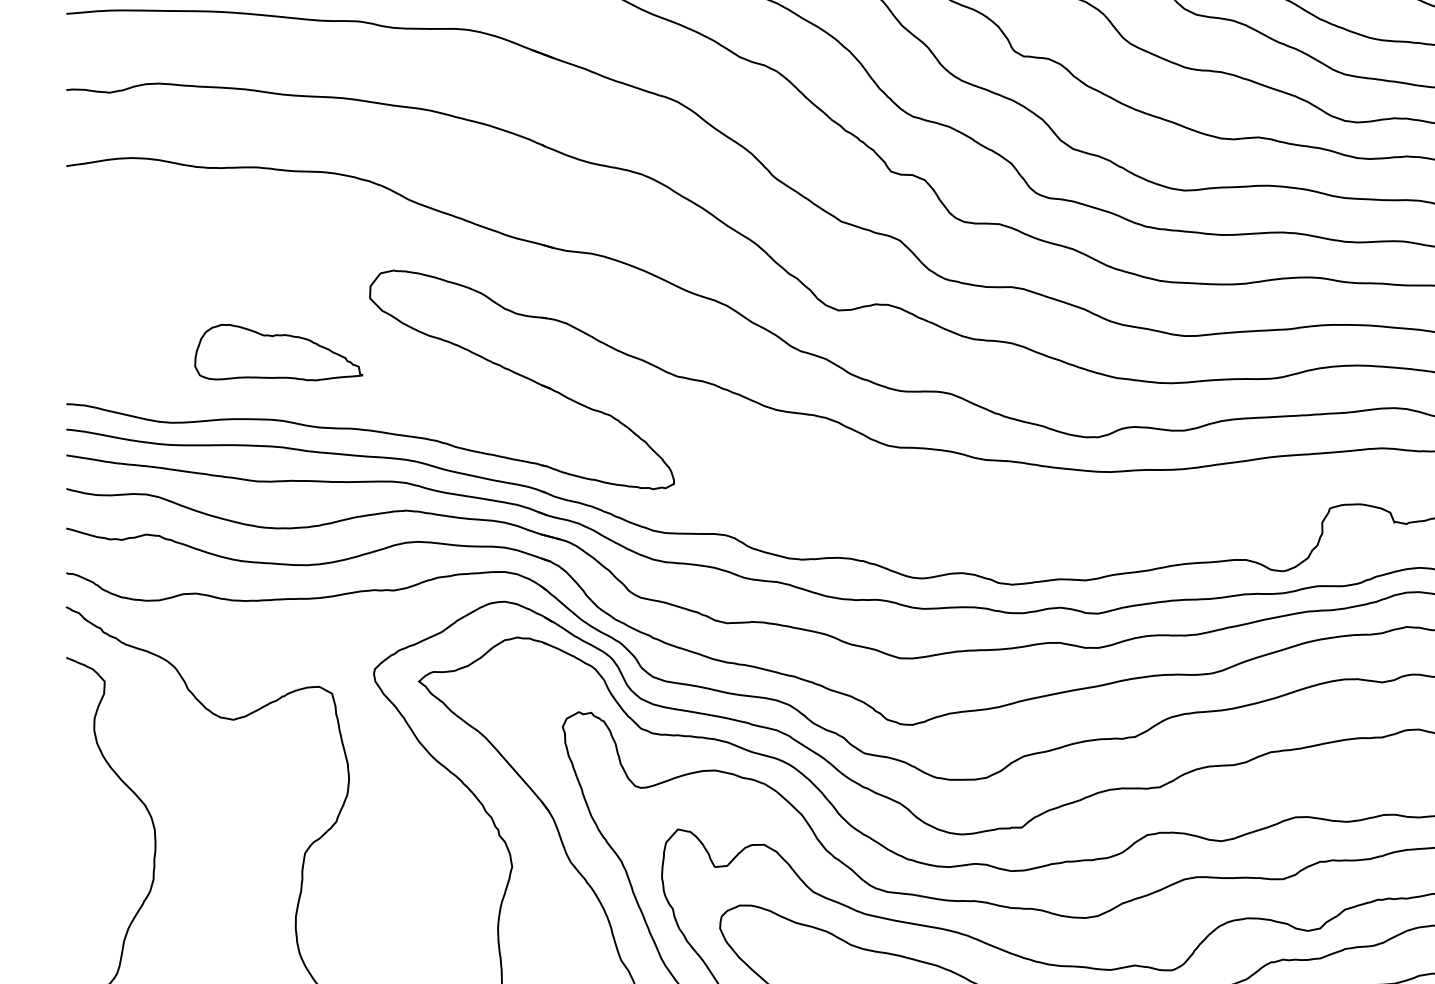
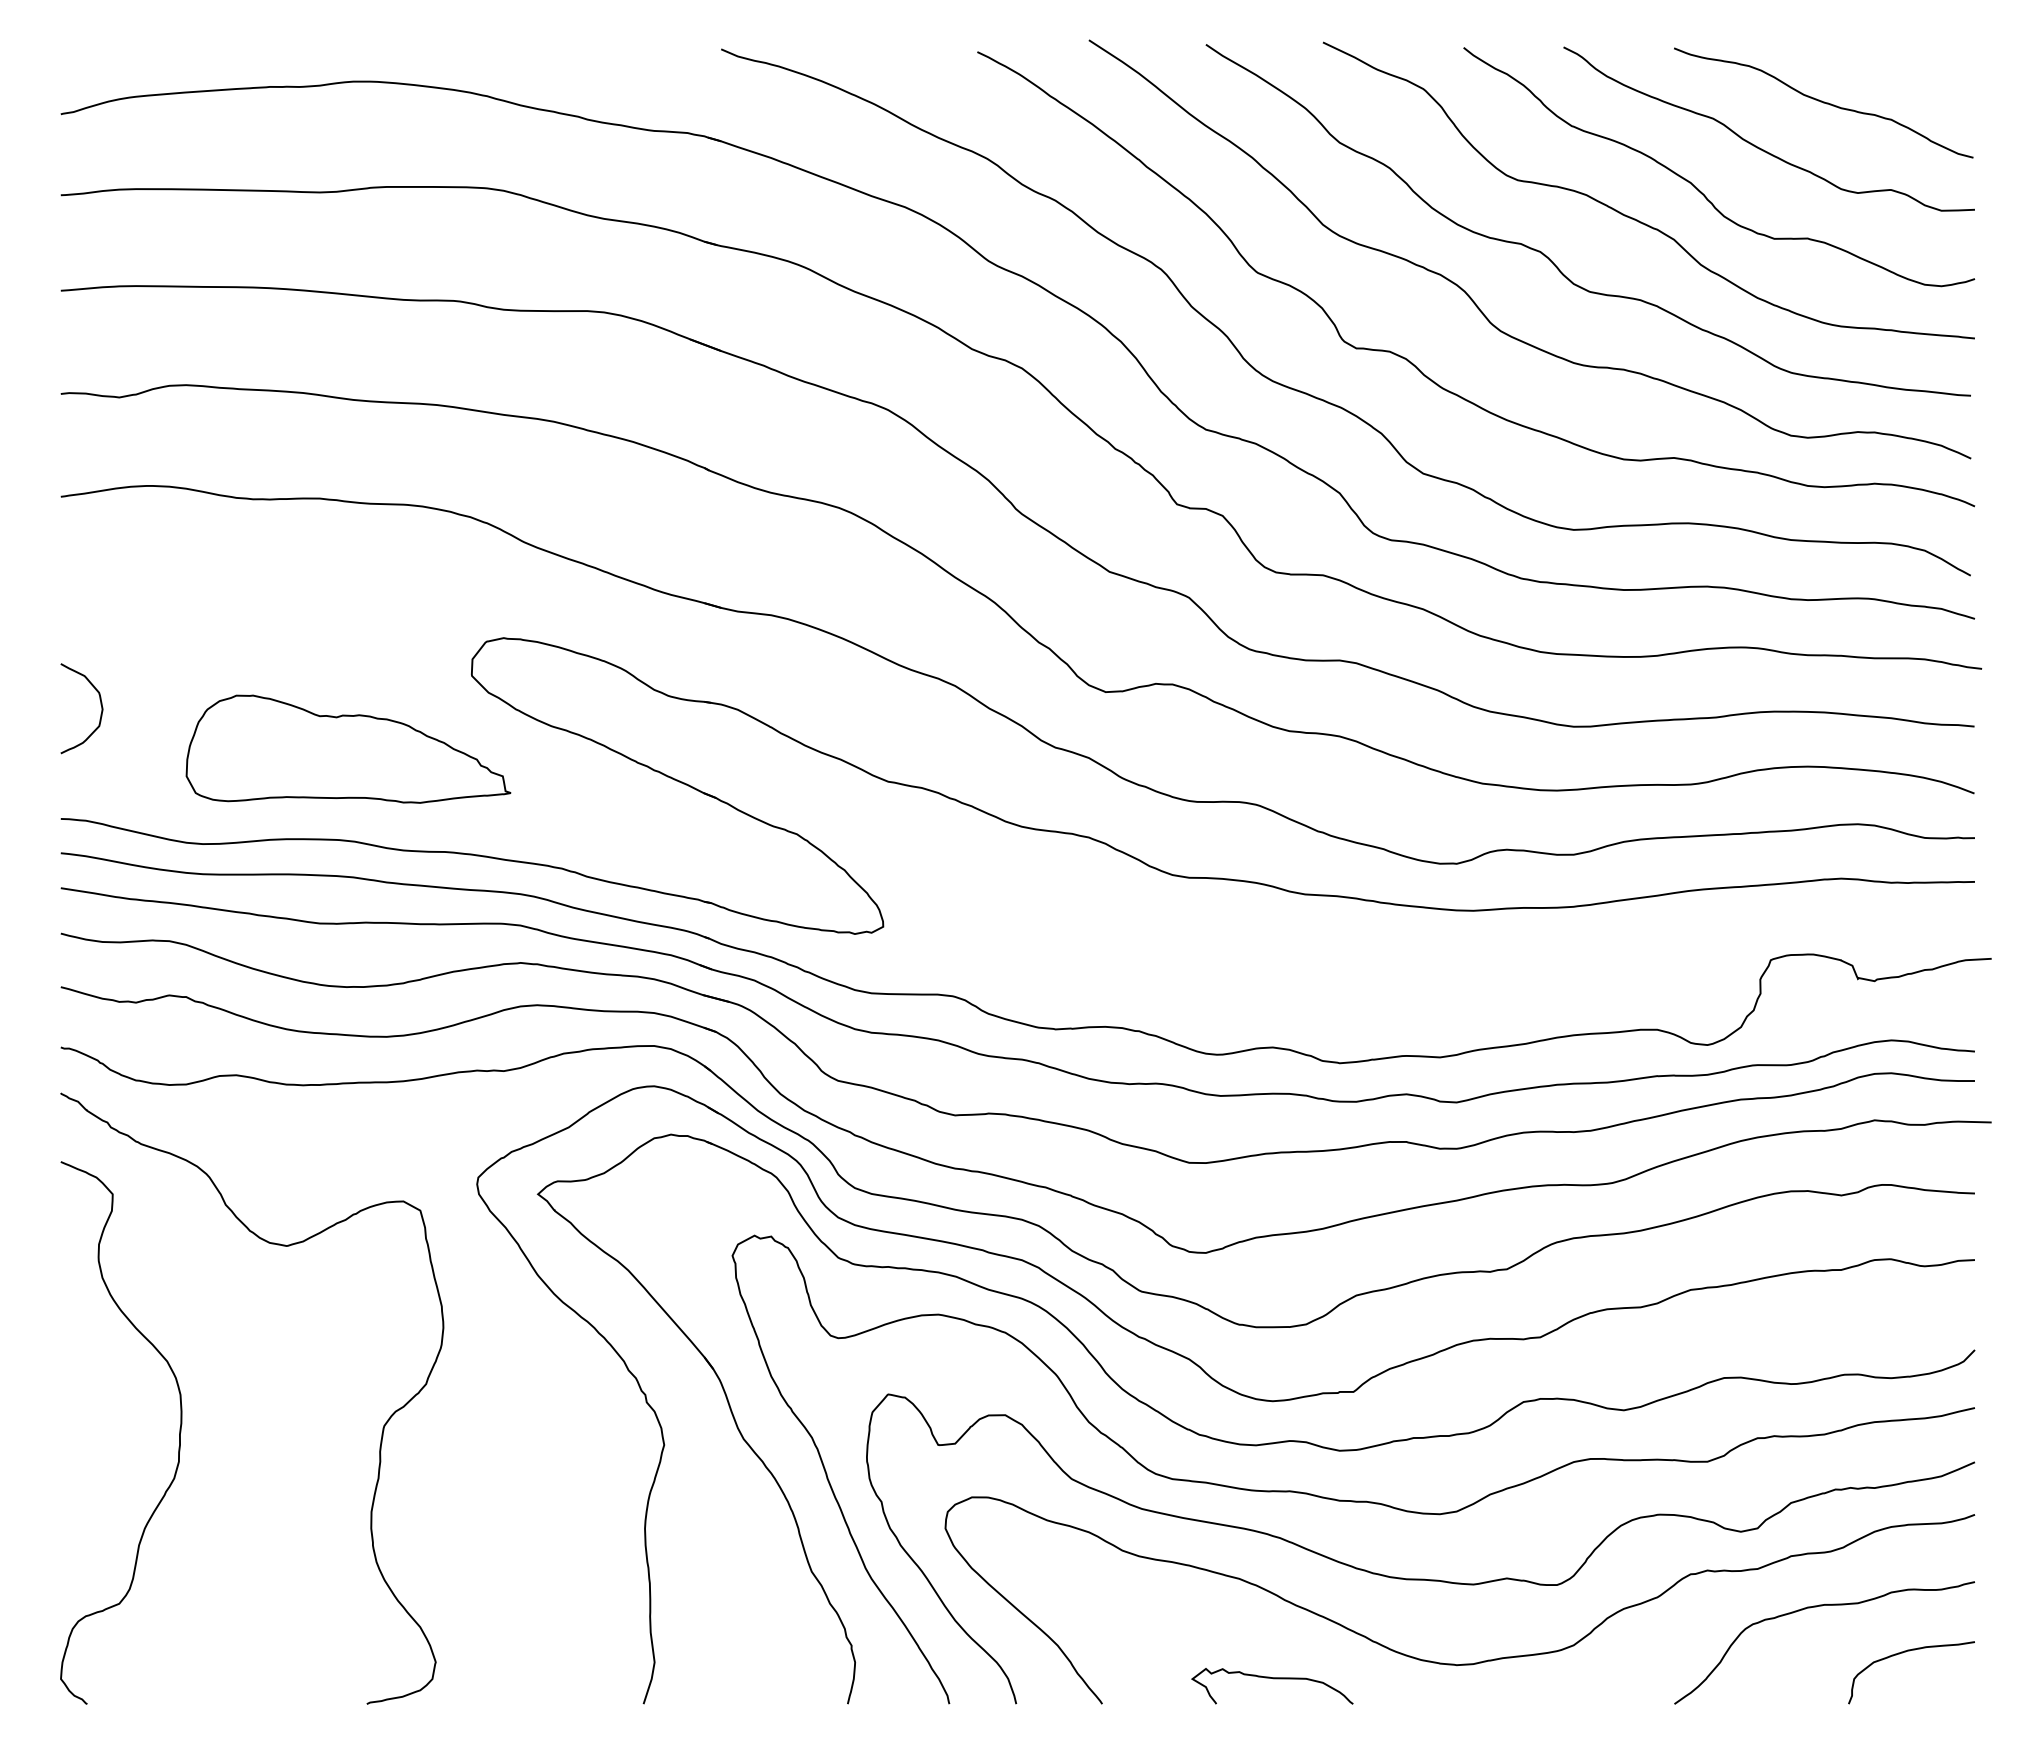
curve: (95, 319) -> (100, 704), added
part: (278, 352) -> (348, 748), size x1.43

